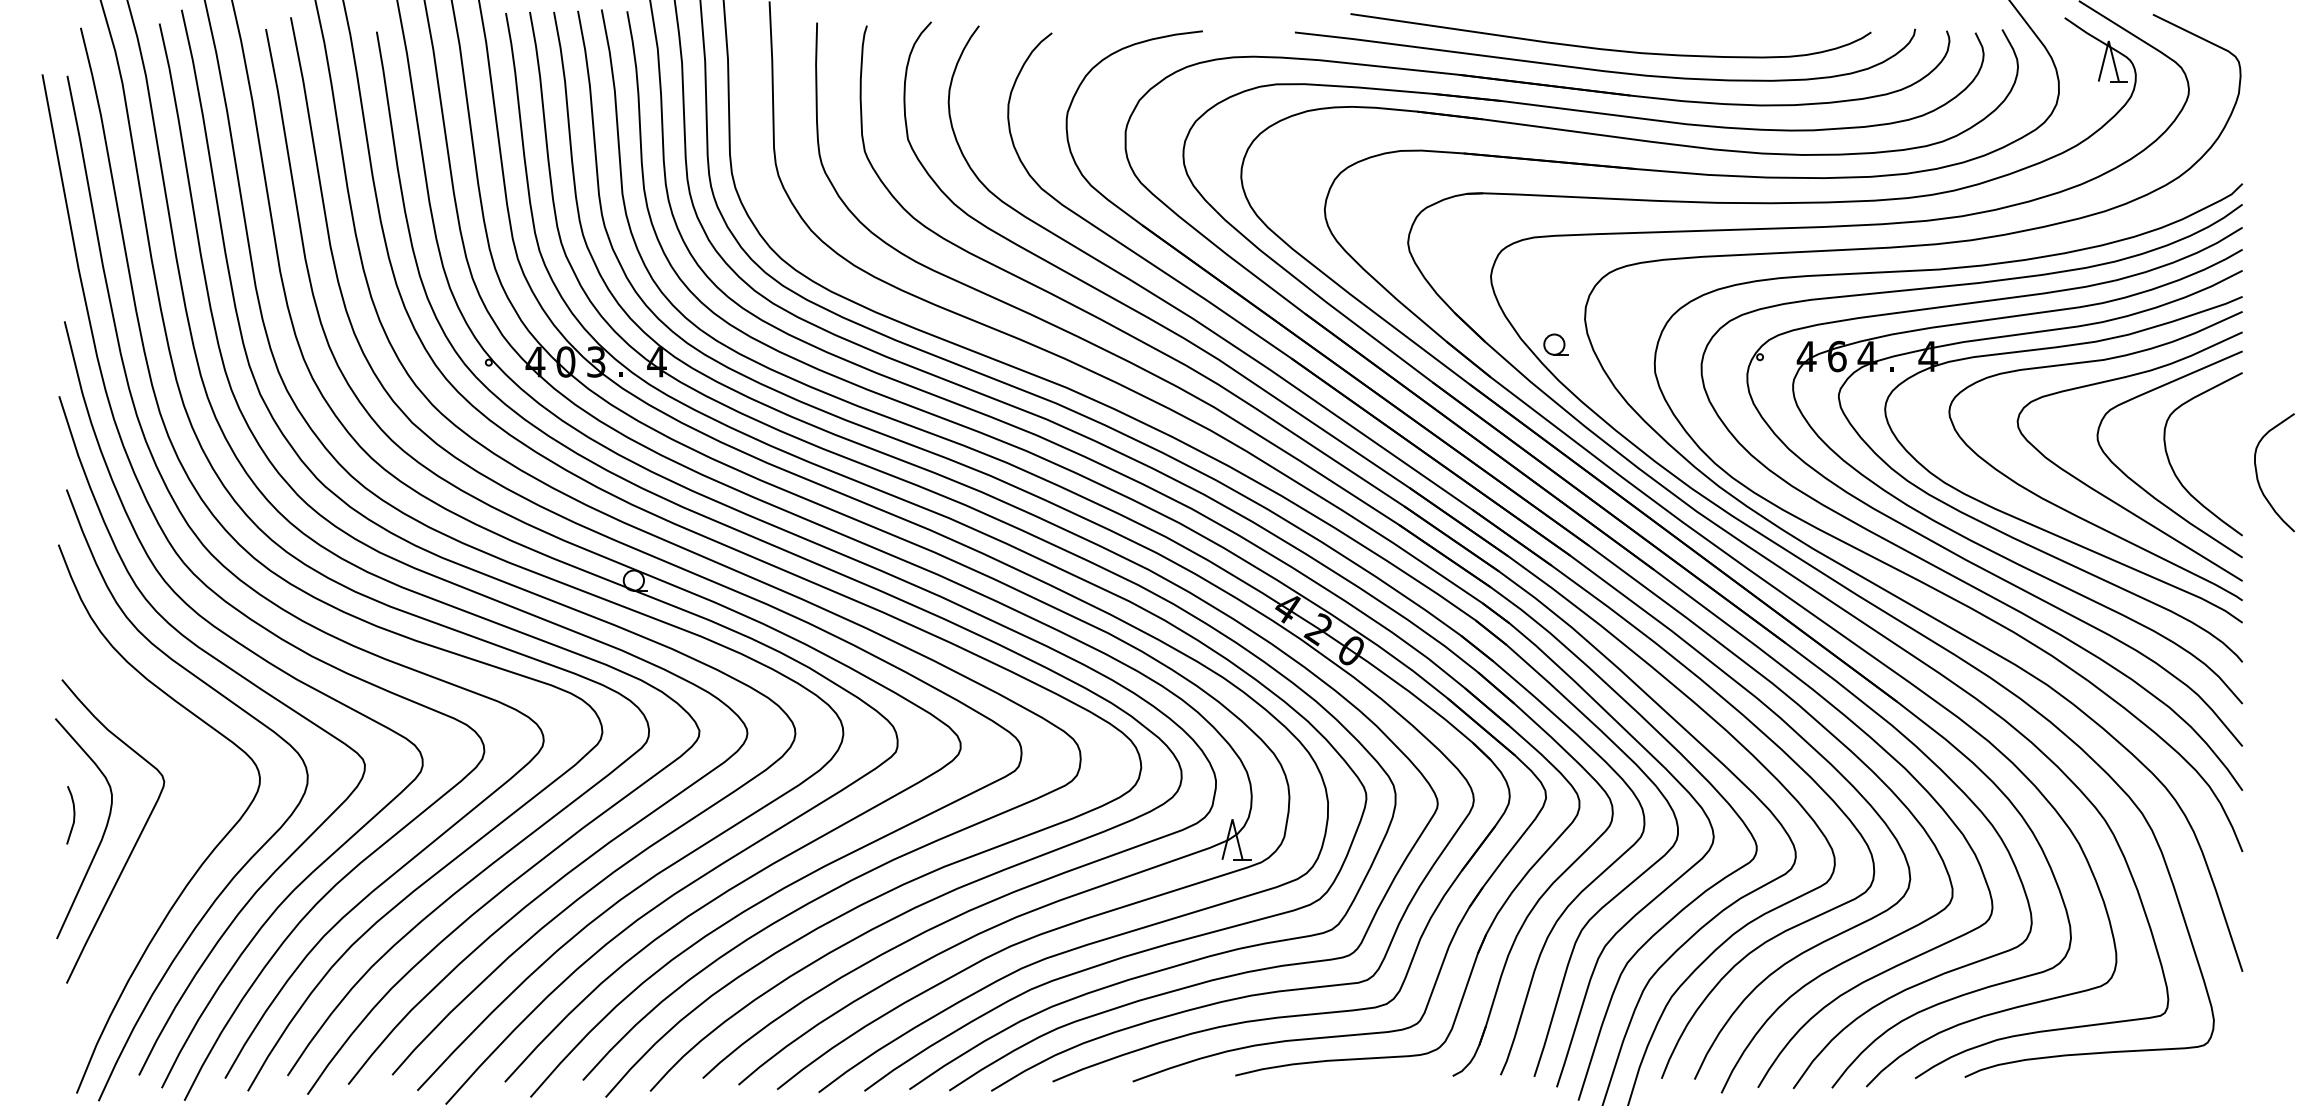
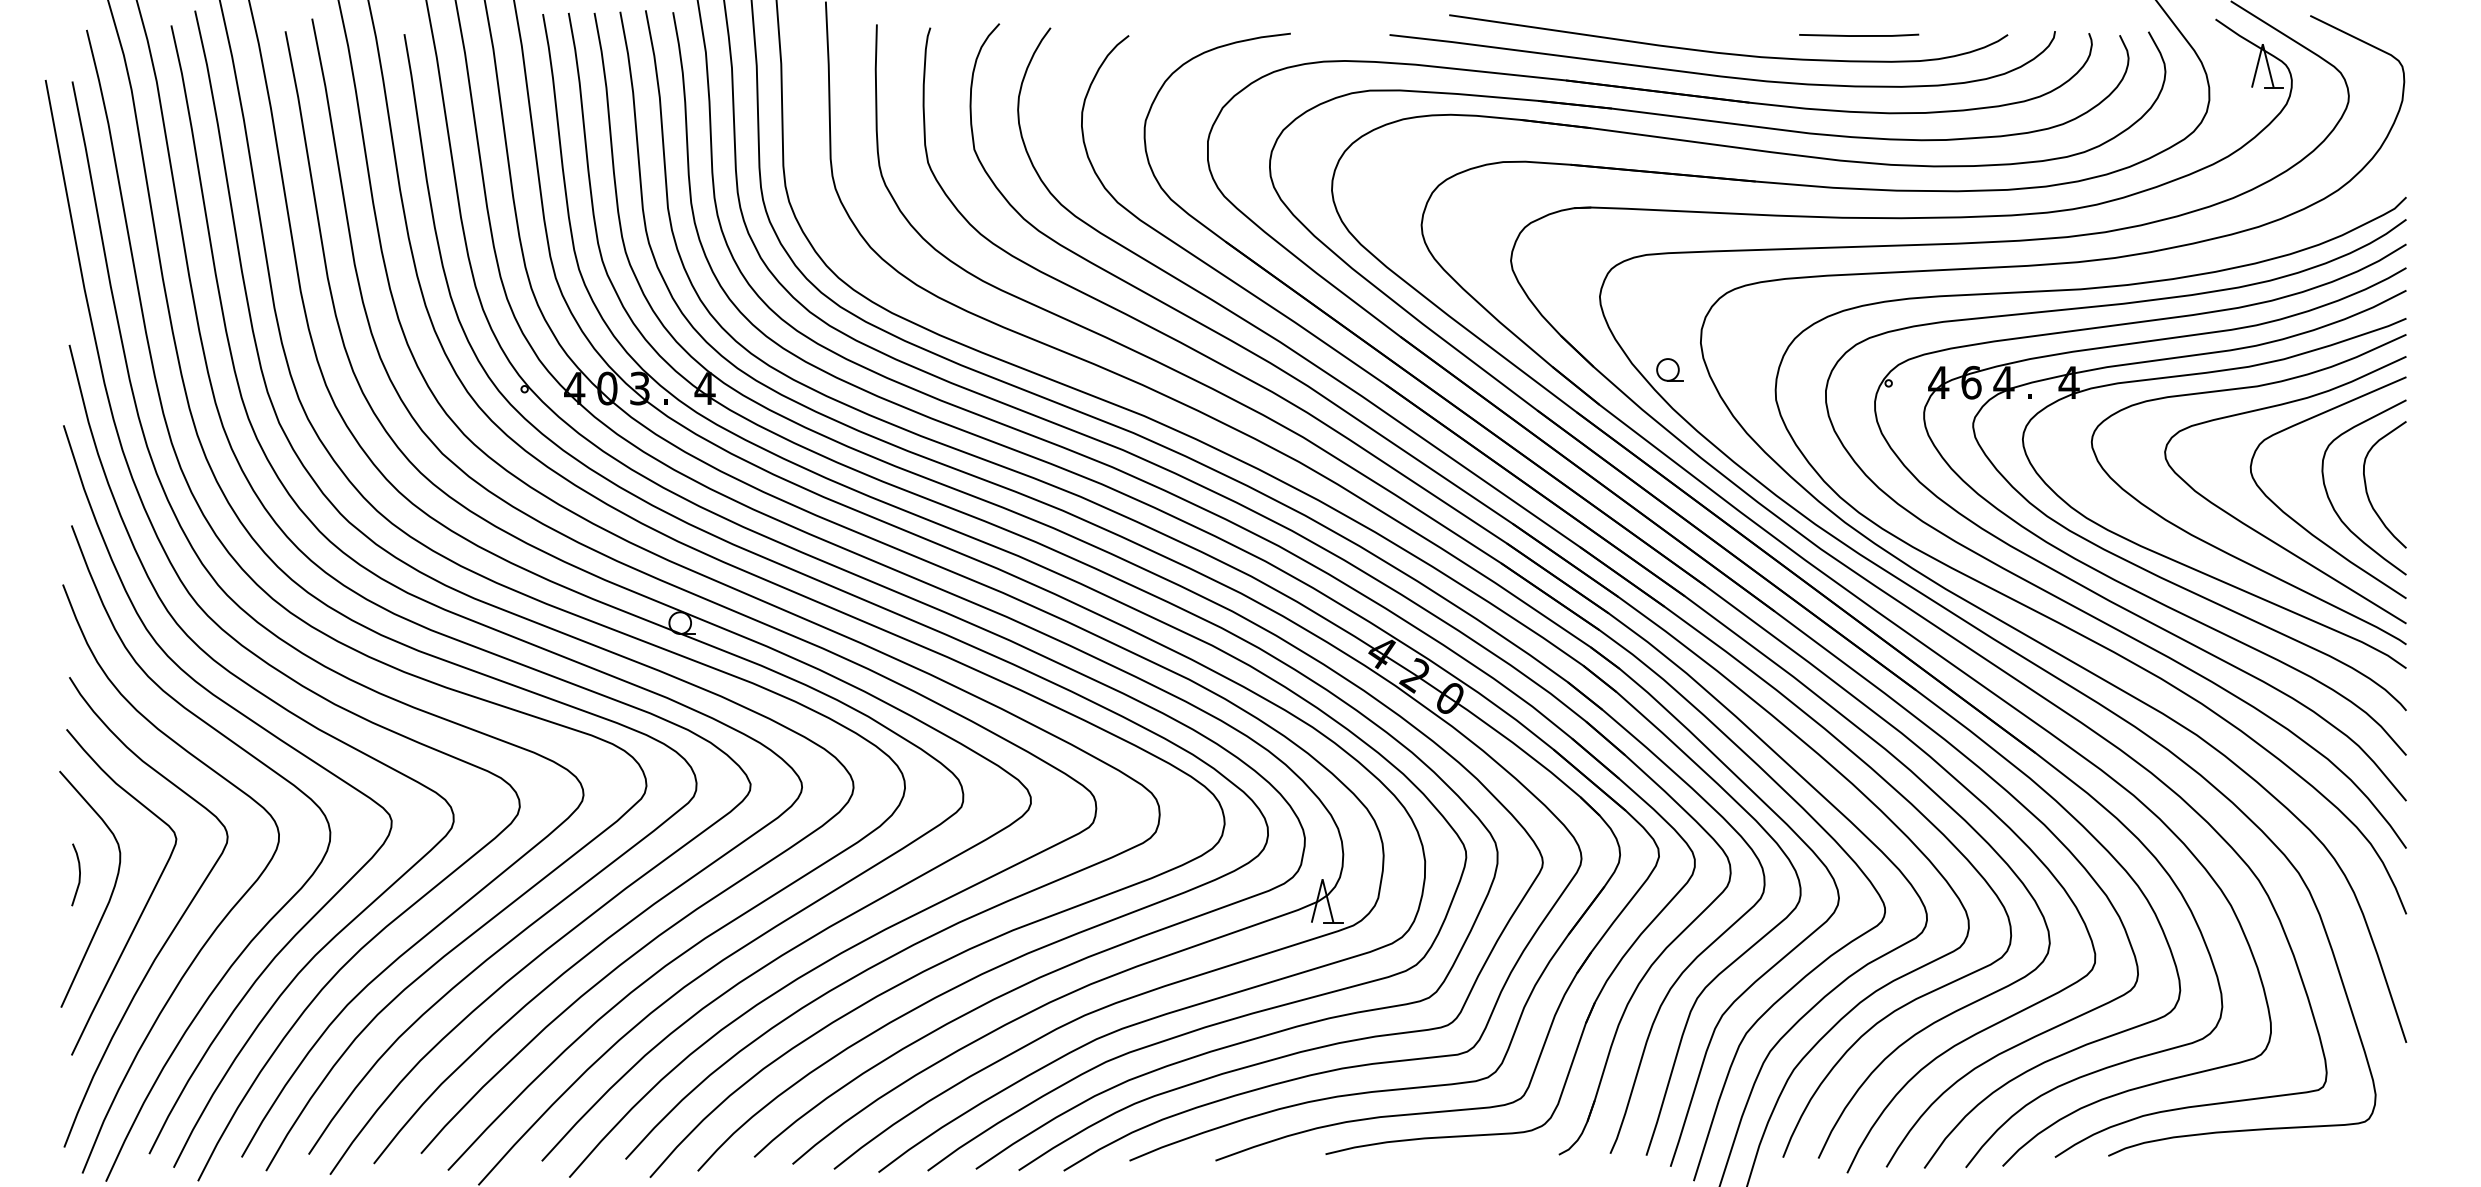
line: (1732, 32) -> (1859, 35), added
curve: (2258, 477) -> (2367, 489), moved
curve: (160, 866) -> (172, 929), added

